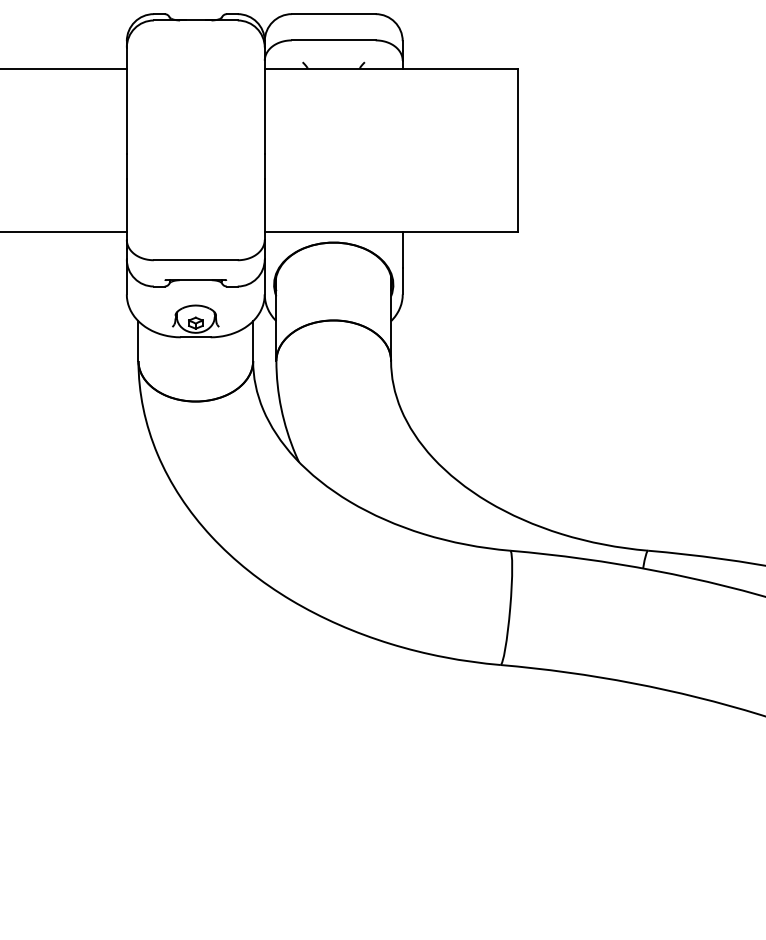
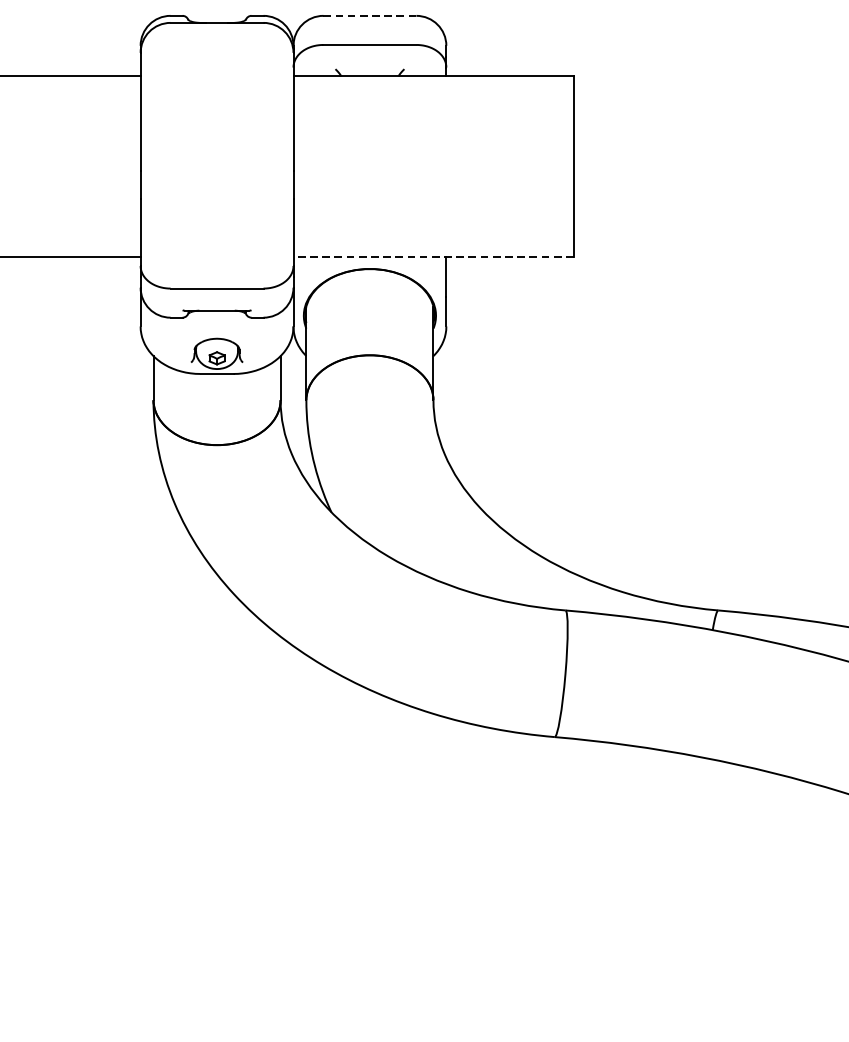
line: (333, 14) -> (369, 16), solid -> dashed
line: (390, 231) -> (432, 256), solid -> dashed

